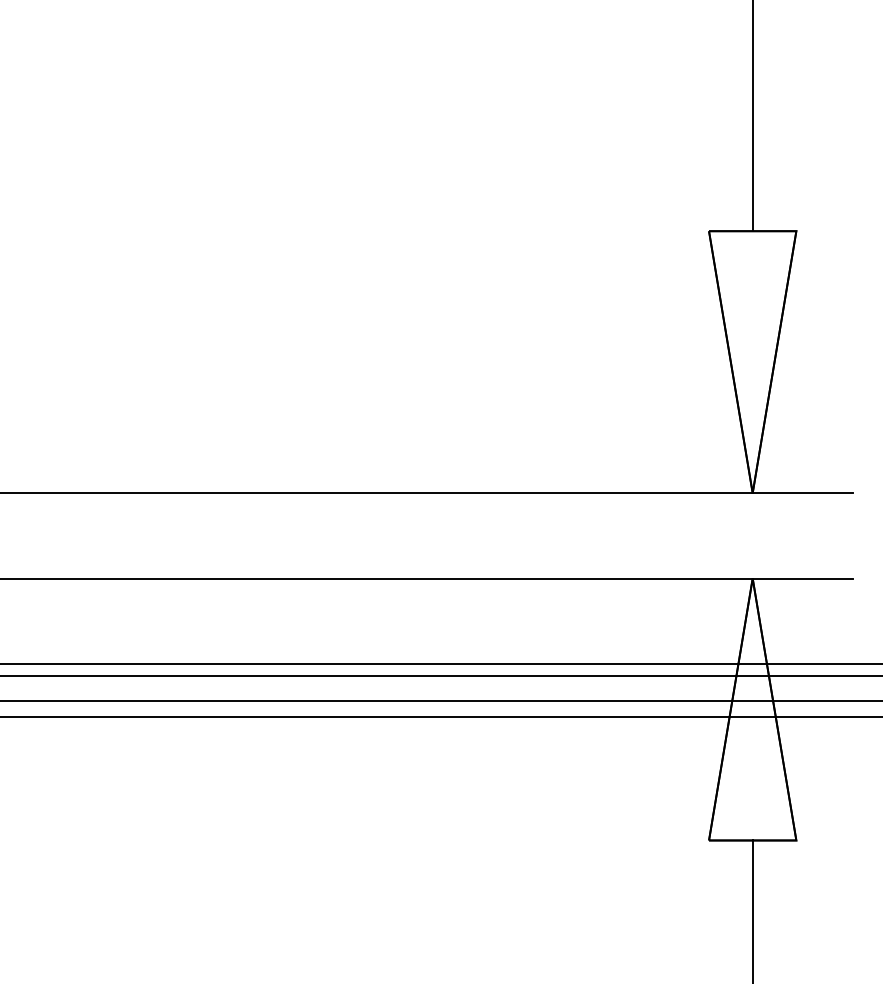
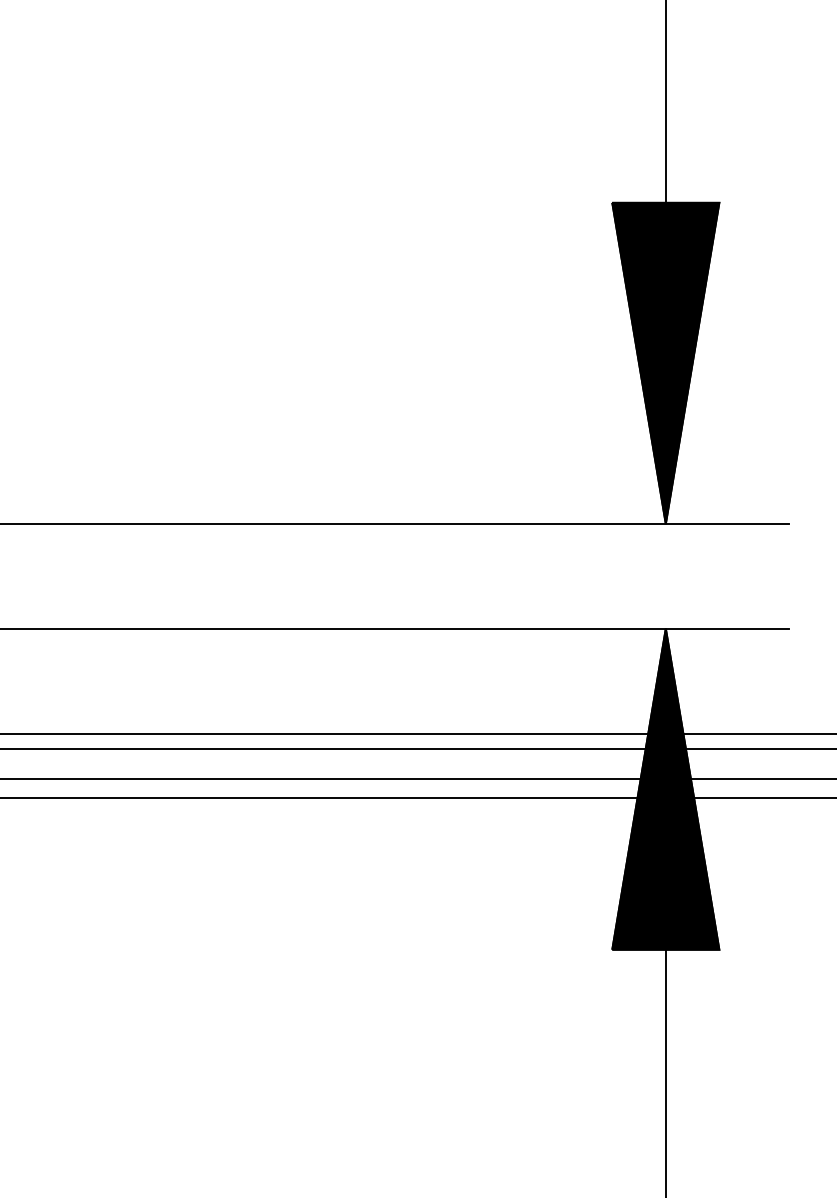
fill: (752, 362) -> (665, 363), added
fill: (752, 709) -> (665, 789), added

